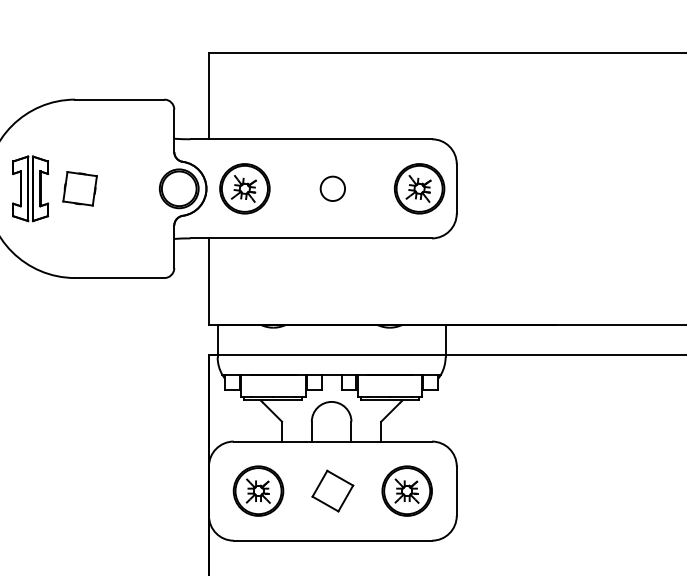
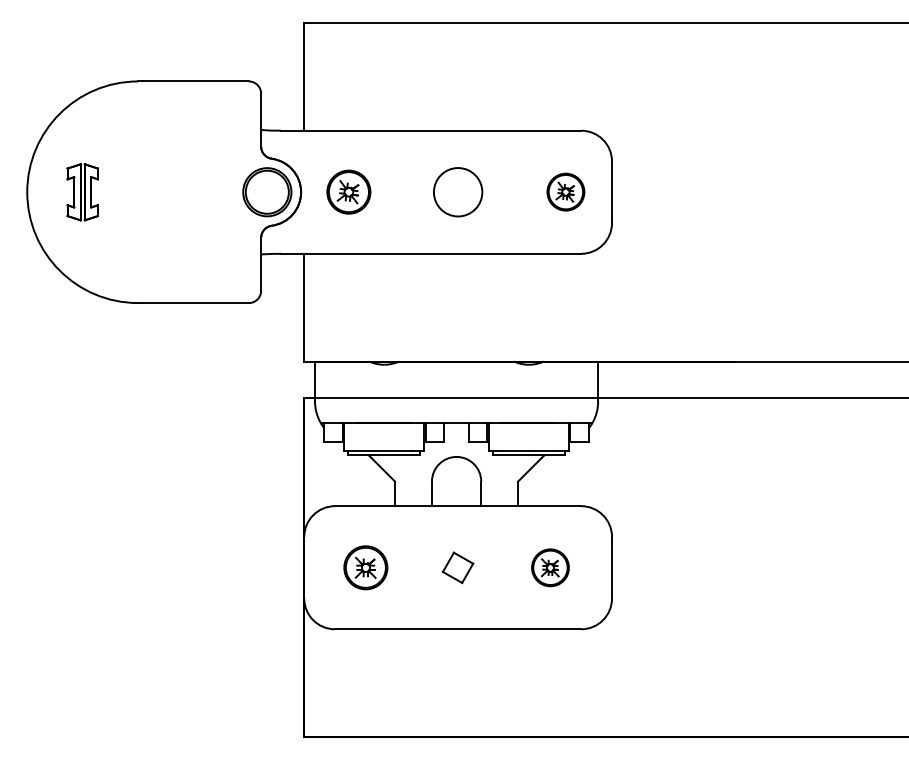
part: (244, 188) -> (348, 191), size x0.7
part: (419, 188) -> (565, 191), size x0.6
part: (30, 189) -> (82, 192), size x0.7
part: (79, 189) -> (143, 192), removed
circle: (333, 189) -> (458, 192), size x1.6
part: (258, 490) -> (365, 567), size x0.7
part: (332, 490) -> (457, 567), size x0.6
part: (407, 490) -> (550, 567), size x0.6

